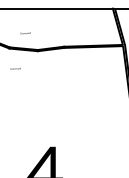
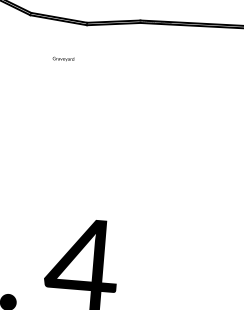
text: (15, 68) -> (63, 58), moved

